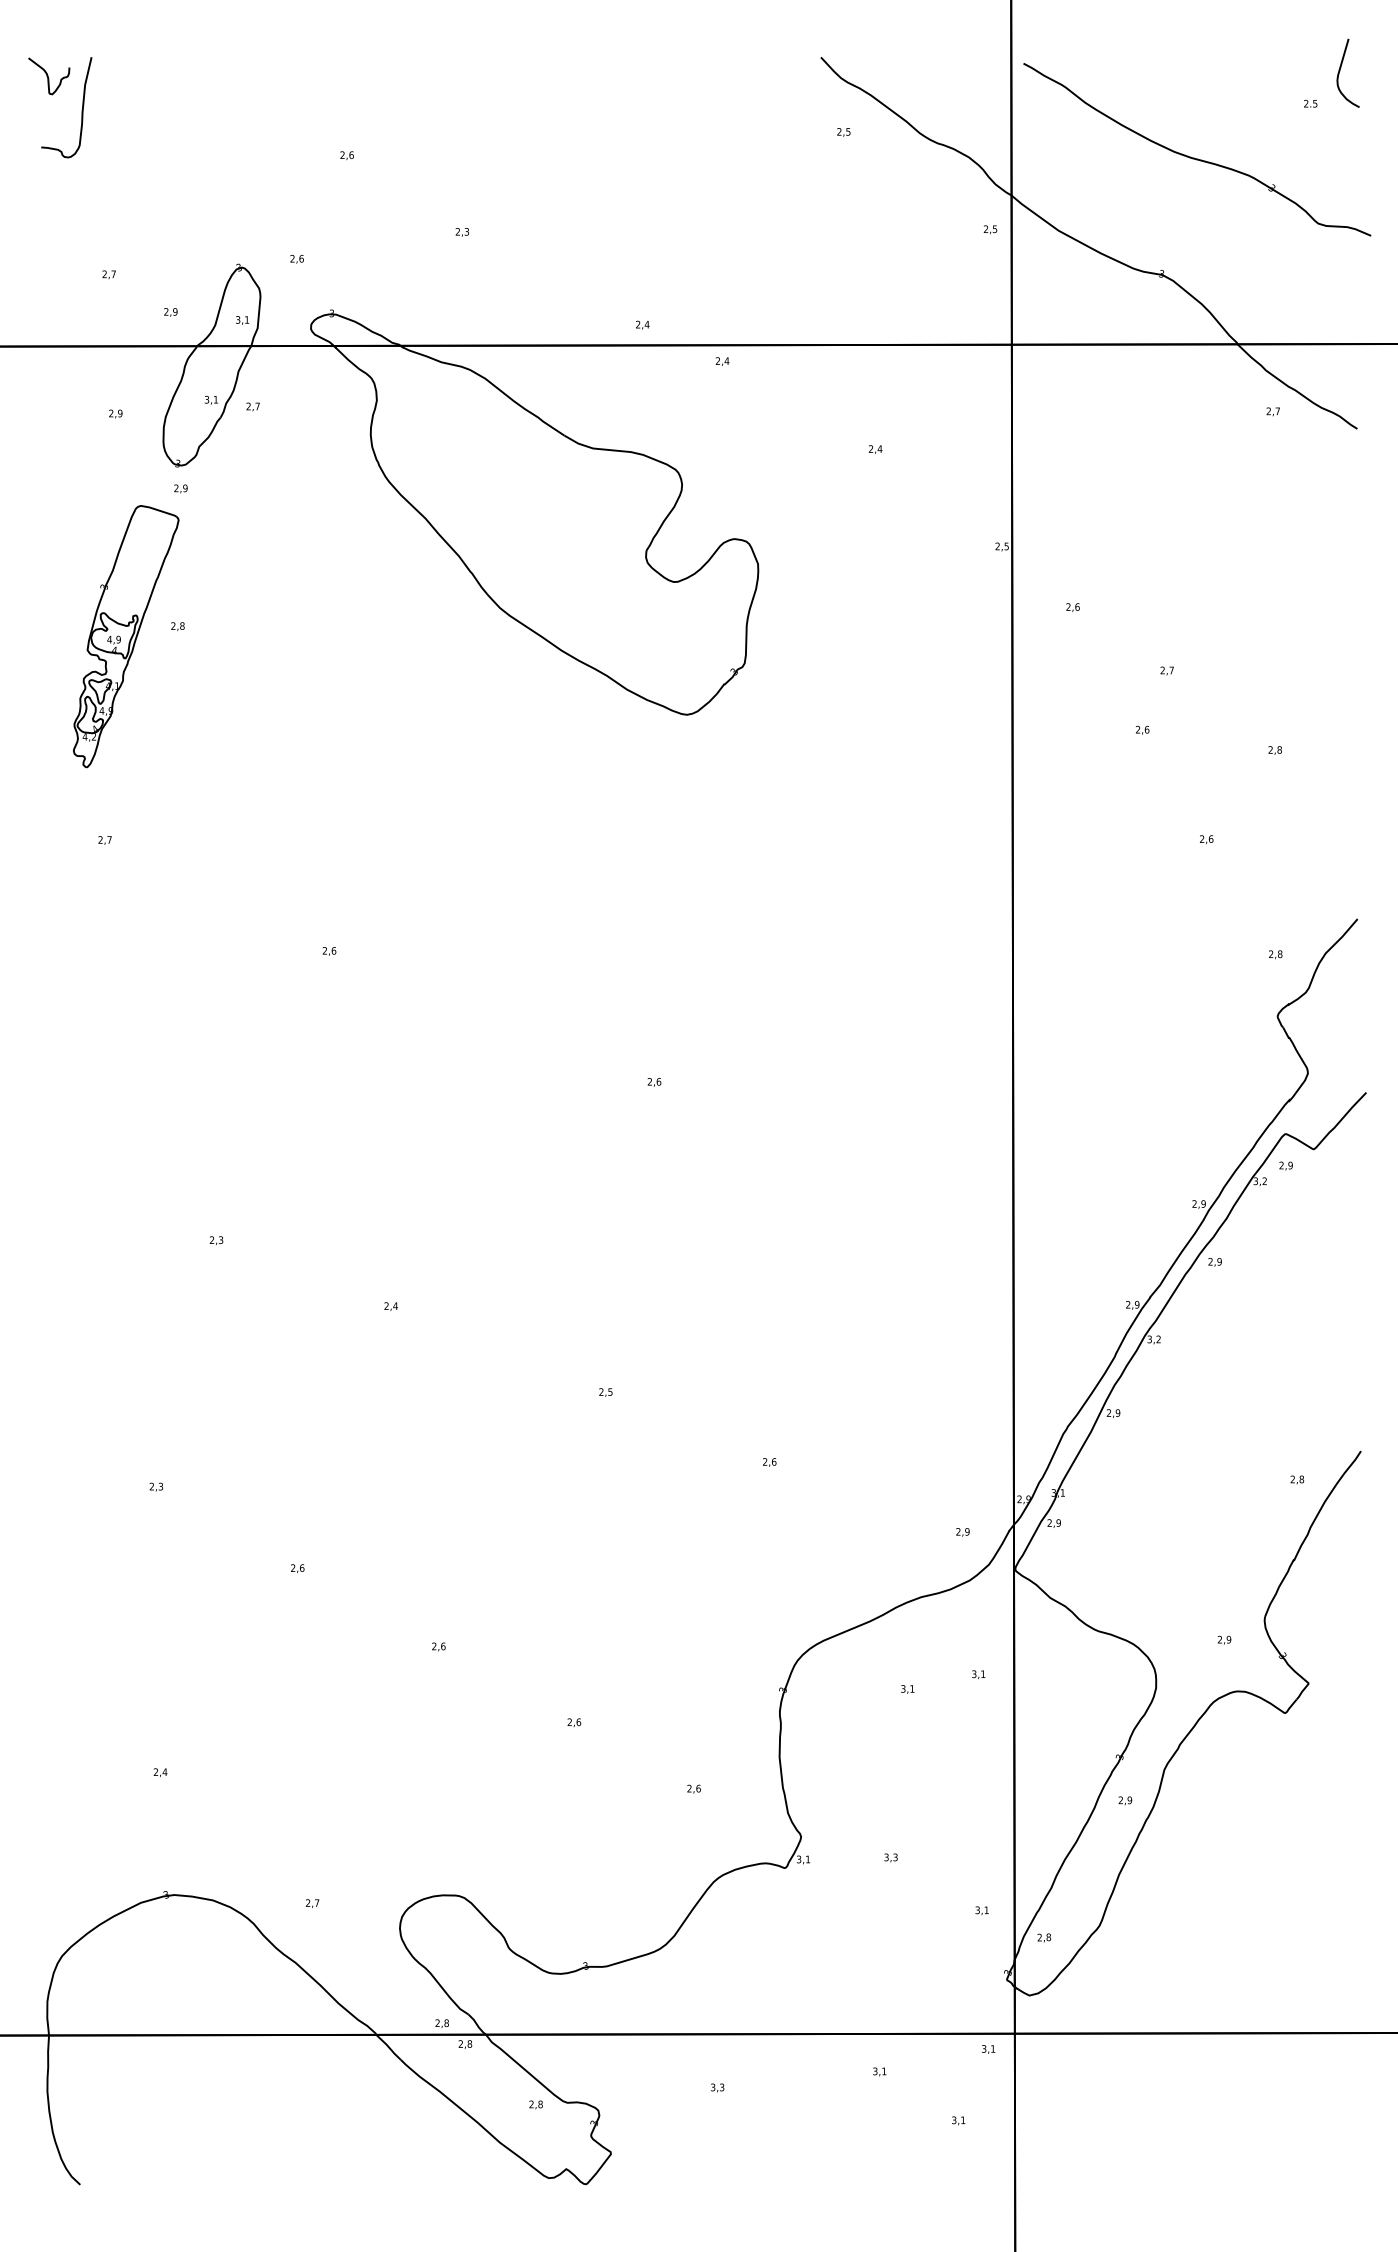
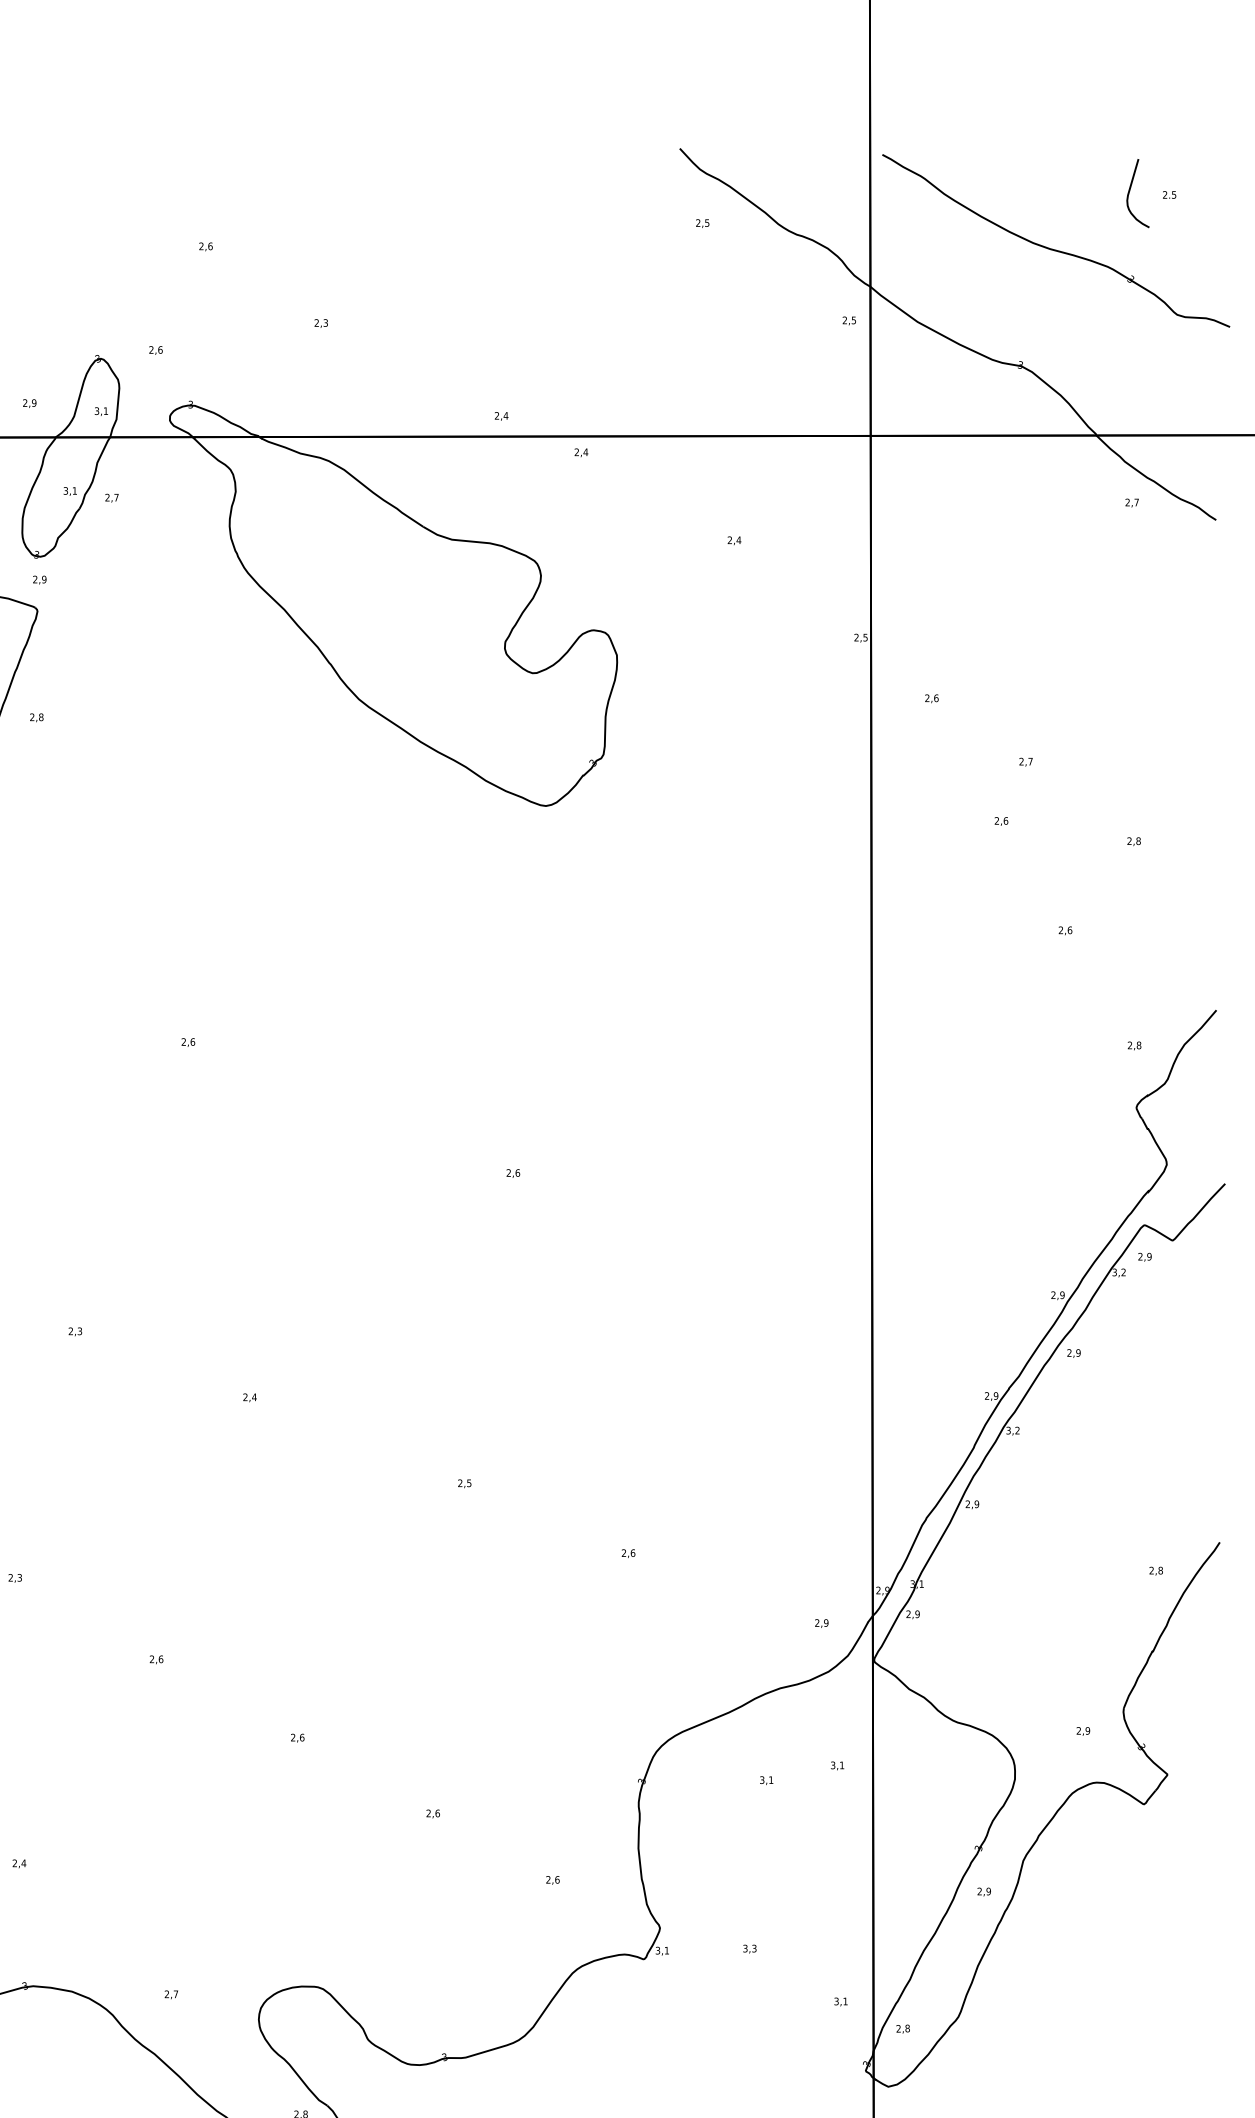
curve: (1340, 71) -> (1130, 191), moved

